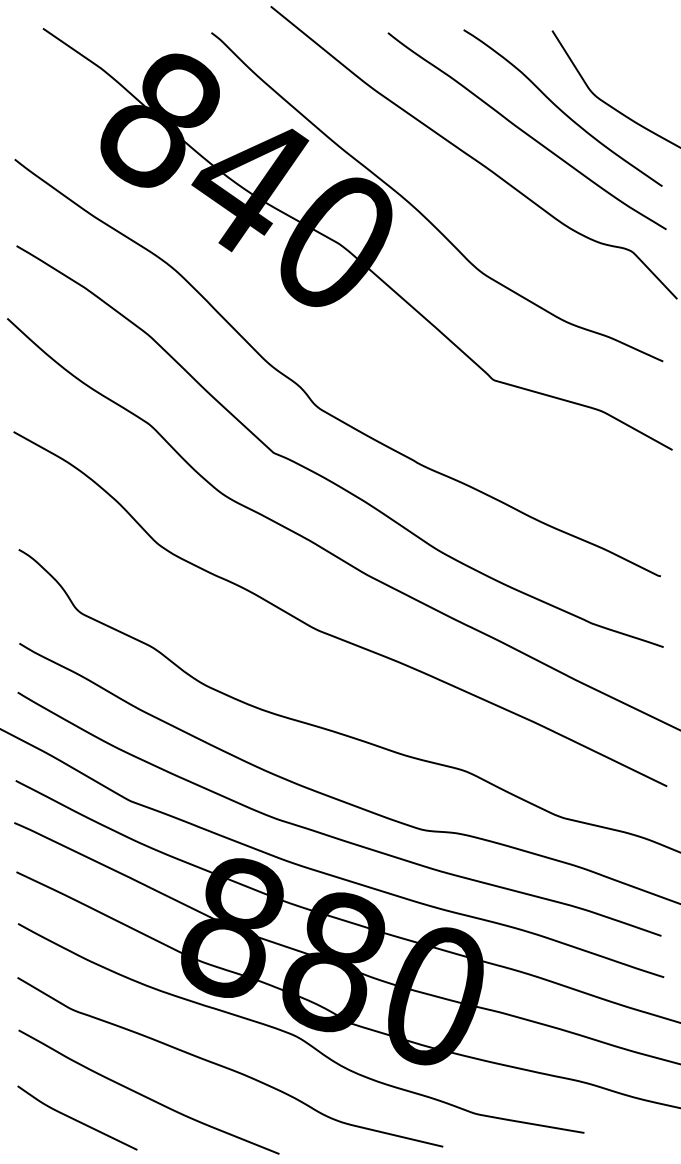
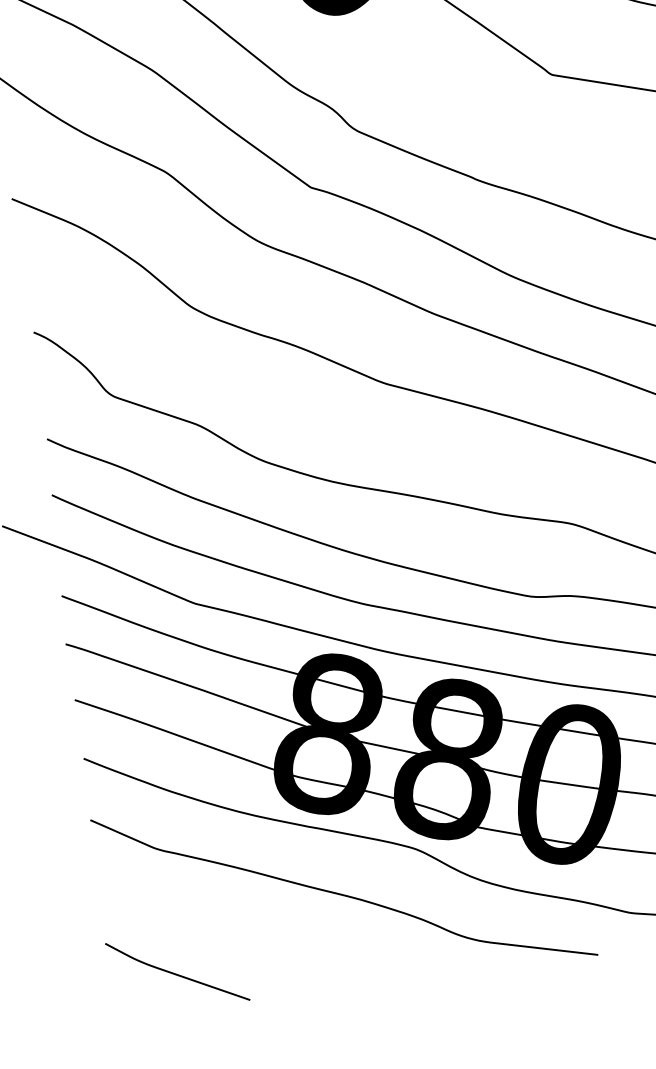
curve: (145, 1095) -> (252, 936), removed

